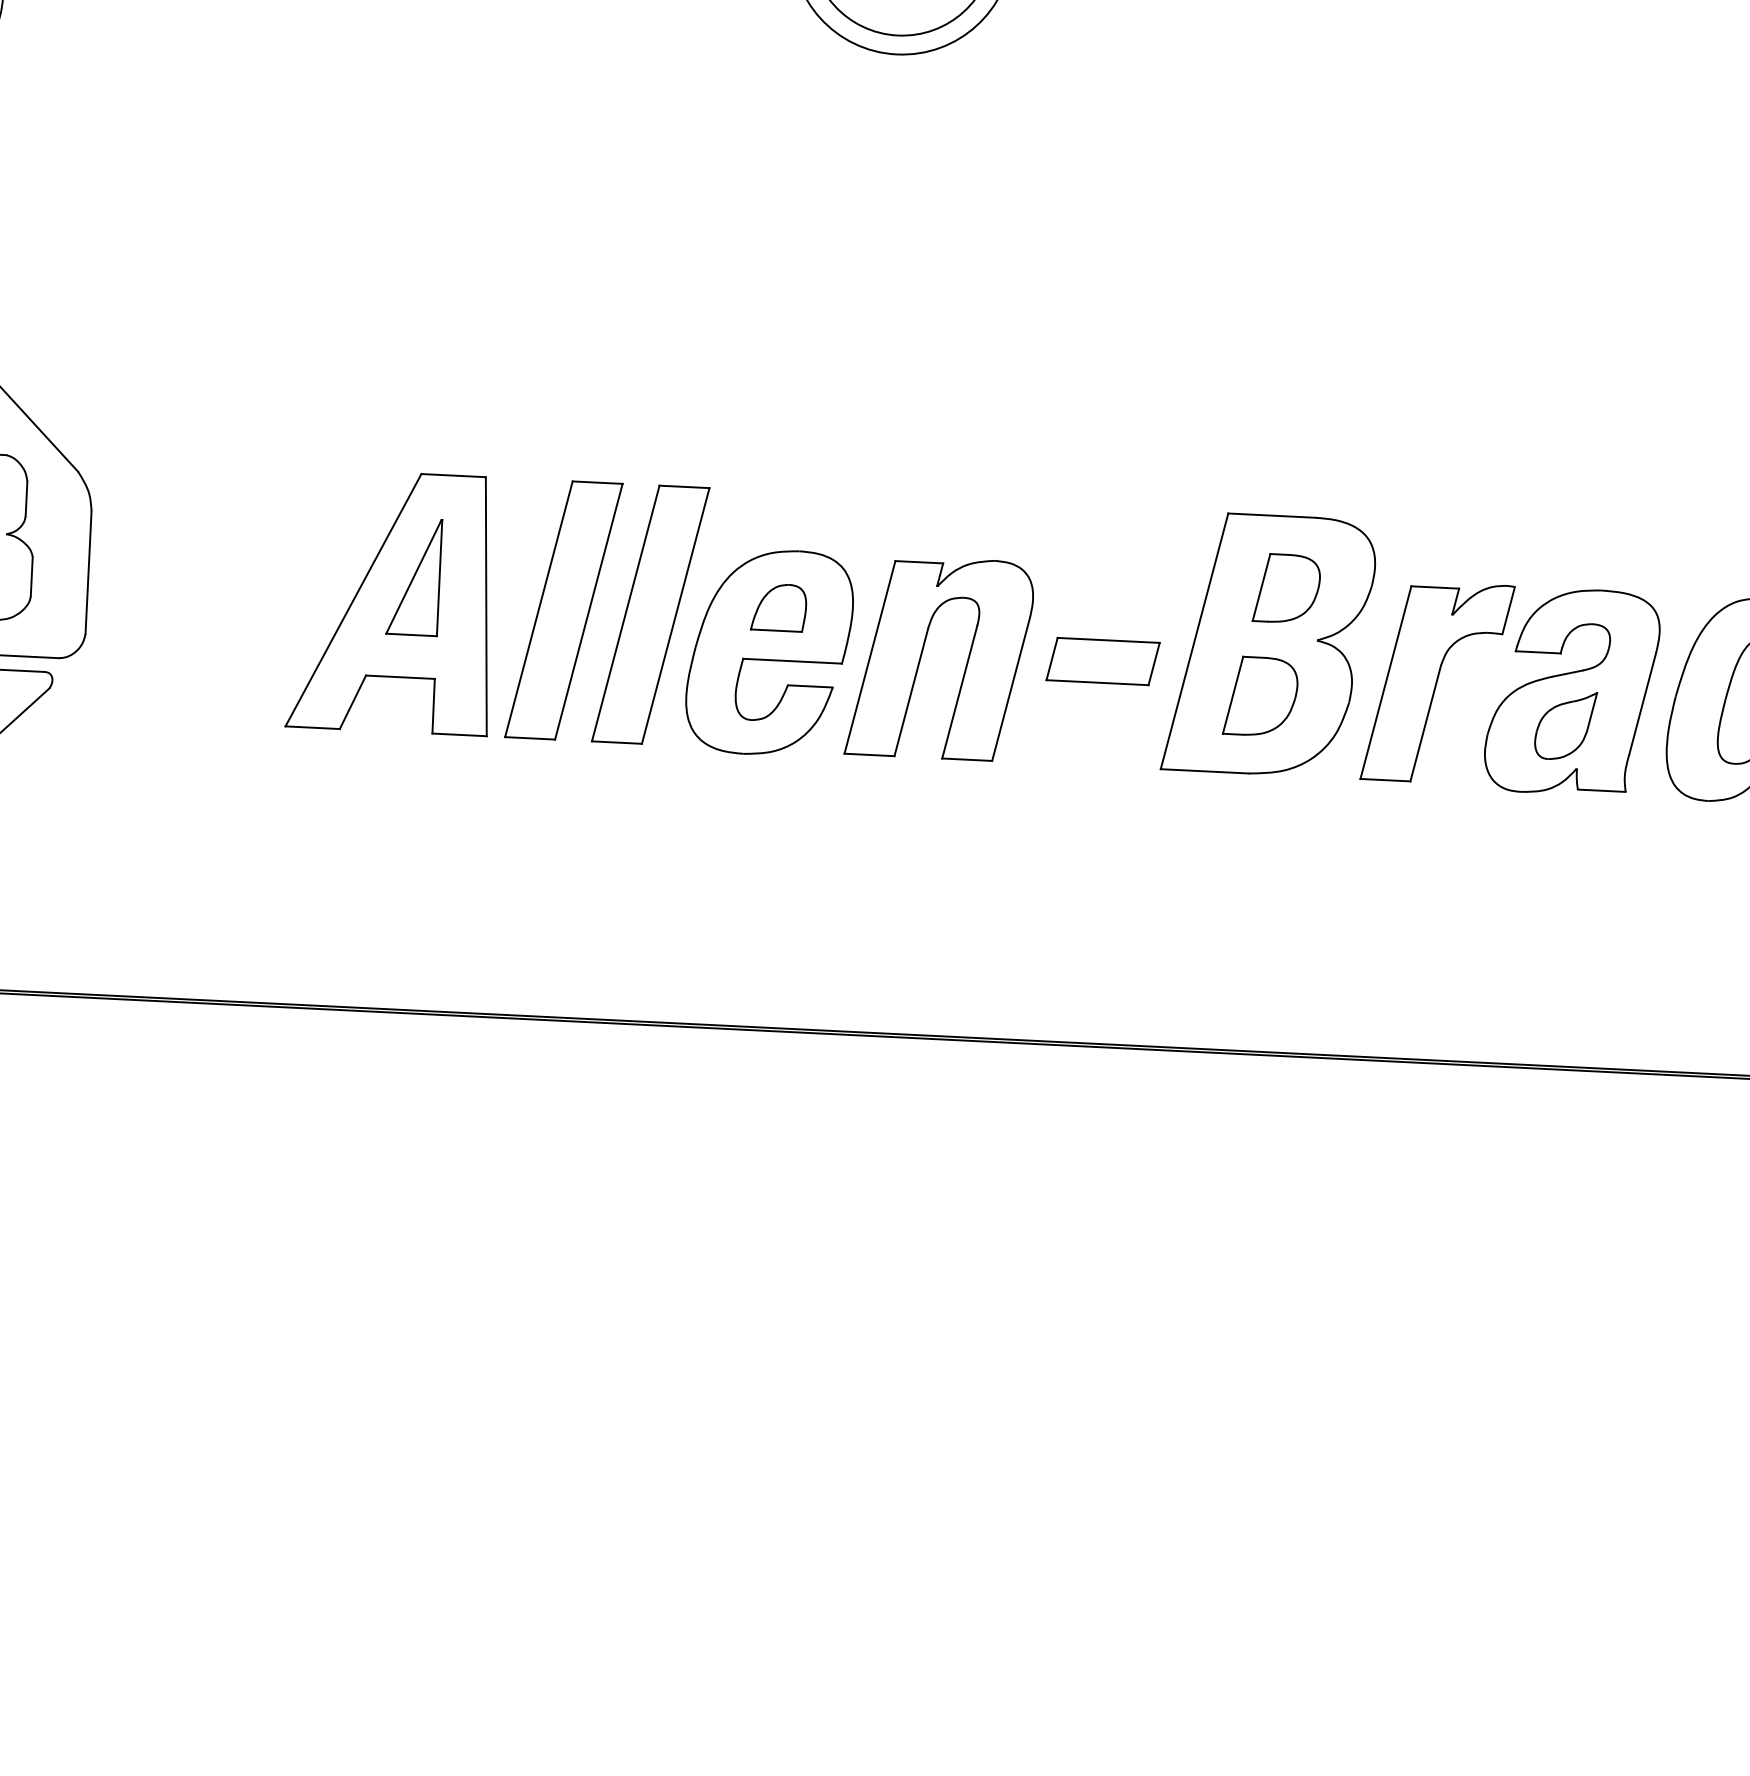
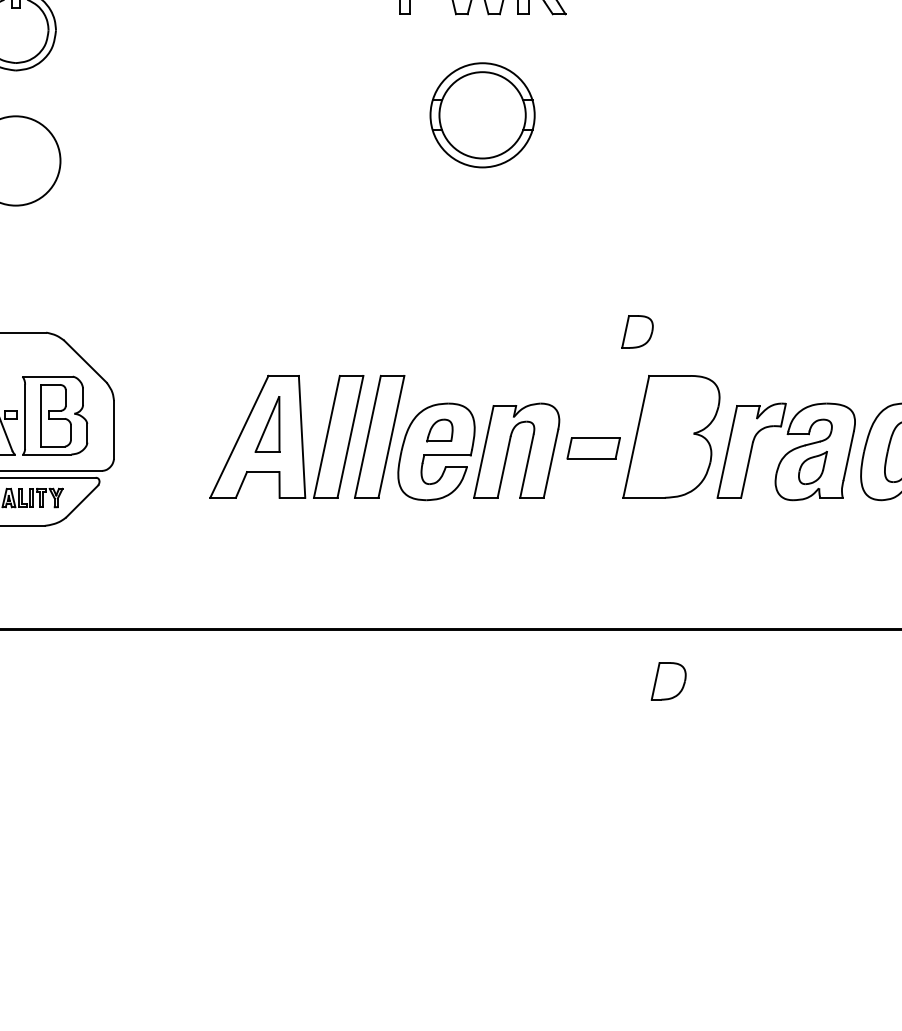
part: (1286, 587) -> (637, 331), moved
part: (1260, 696) -> (668, 681), moved

